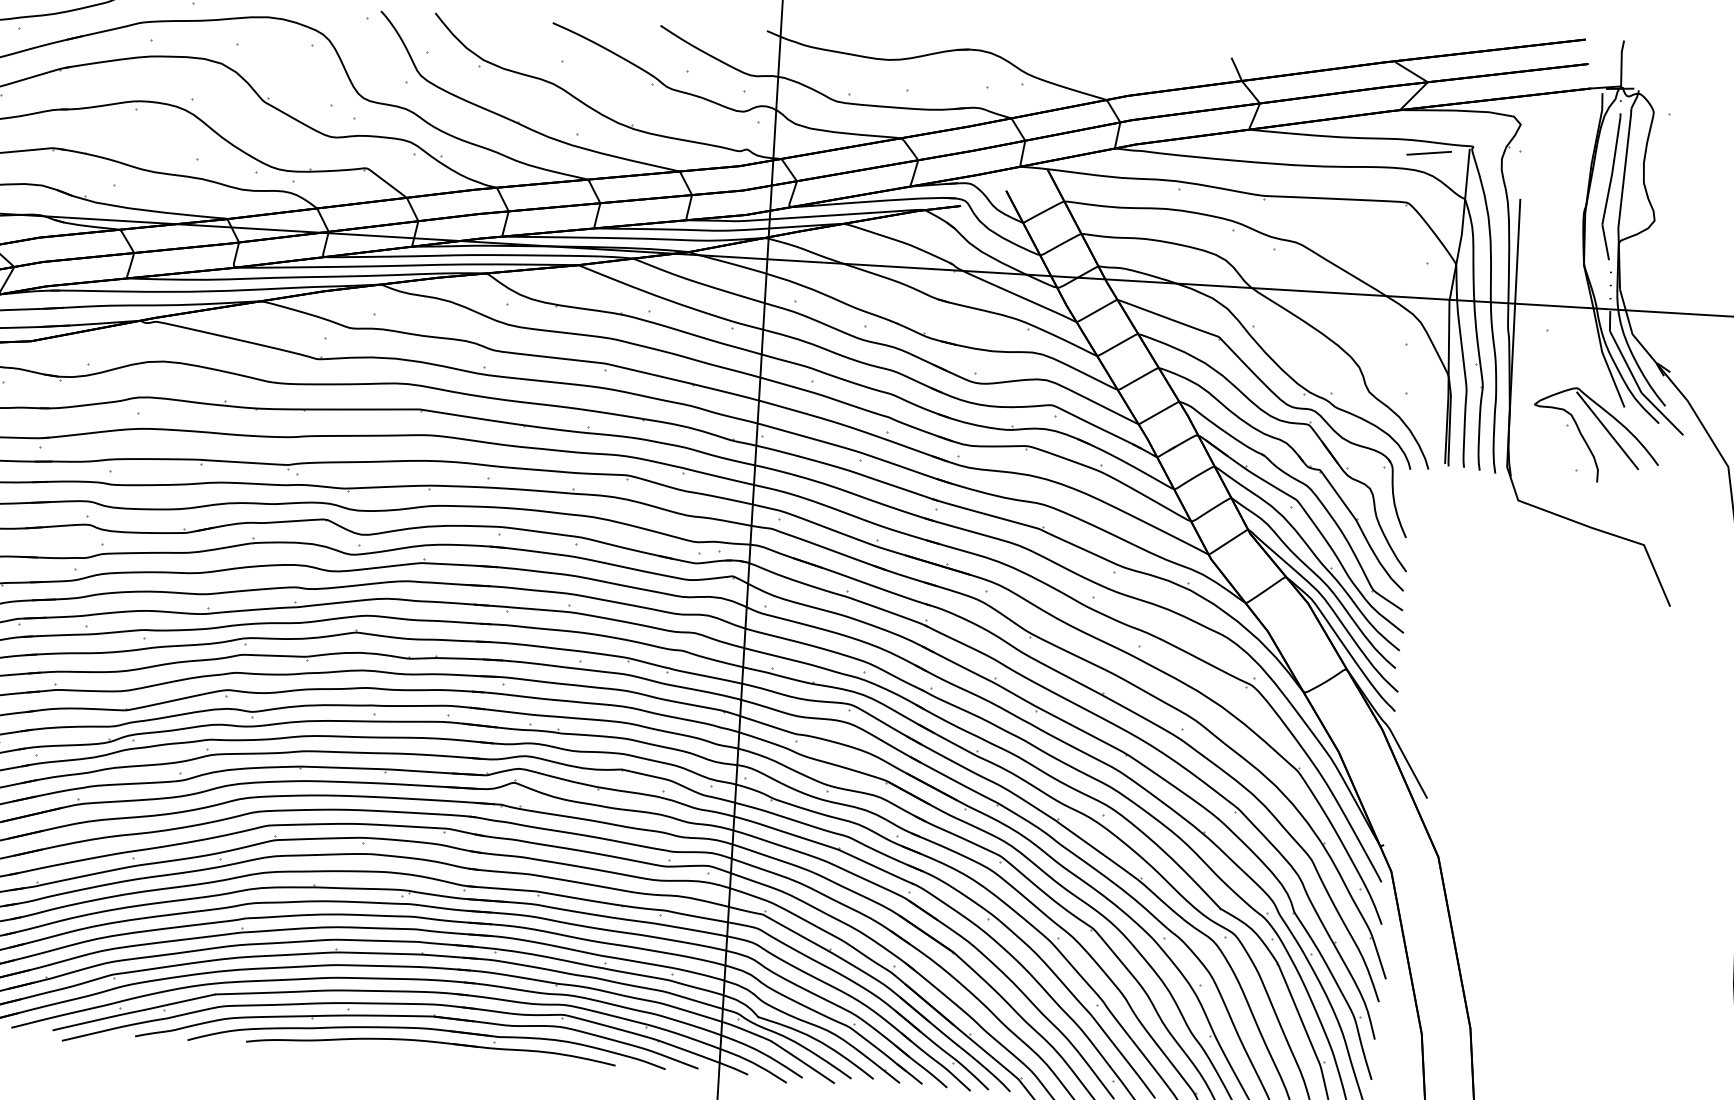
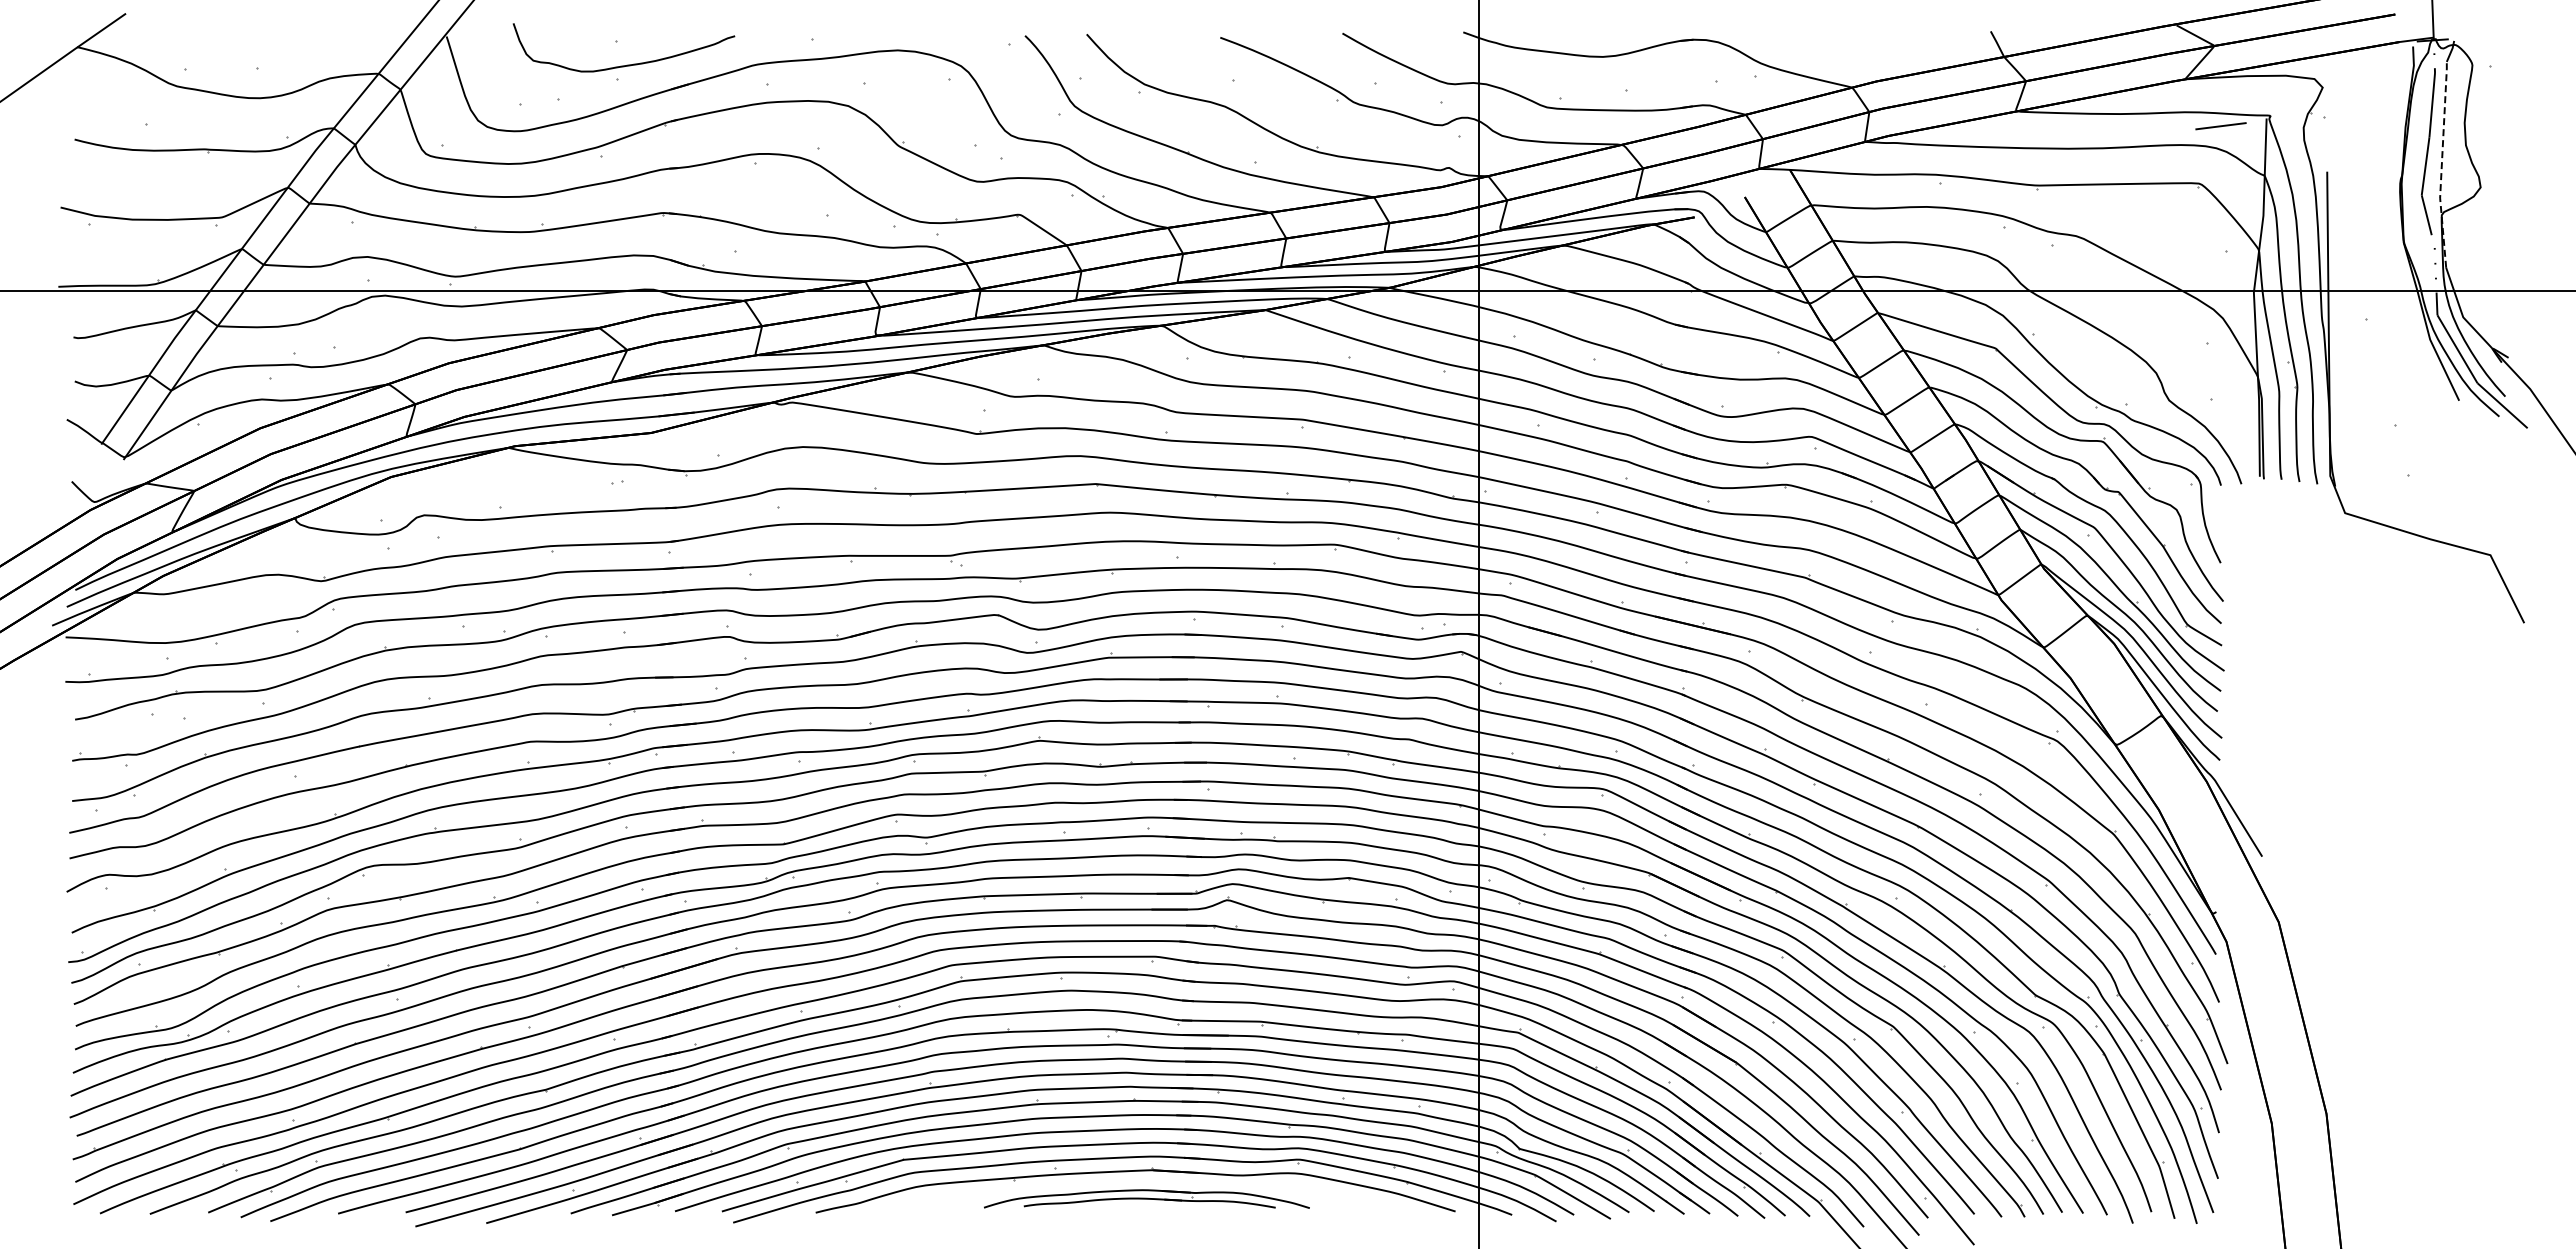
line: (1621, 198) -> (2441, 164), solid -> dashed
part: (1585, 440) -> (2417, 440), removed
part: (427, 1041) -> (1146, 1198), size x0.6

